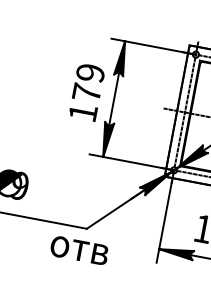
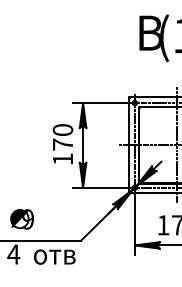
text: (89, 73) -> (62, 130), 179 -> 170
text: (79, 249) -> (54, 256), moved

